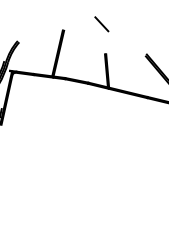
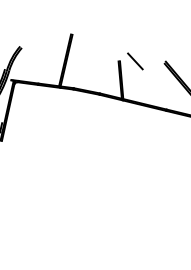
line: (101, 24) -> (134, 61), moved

